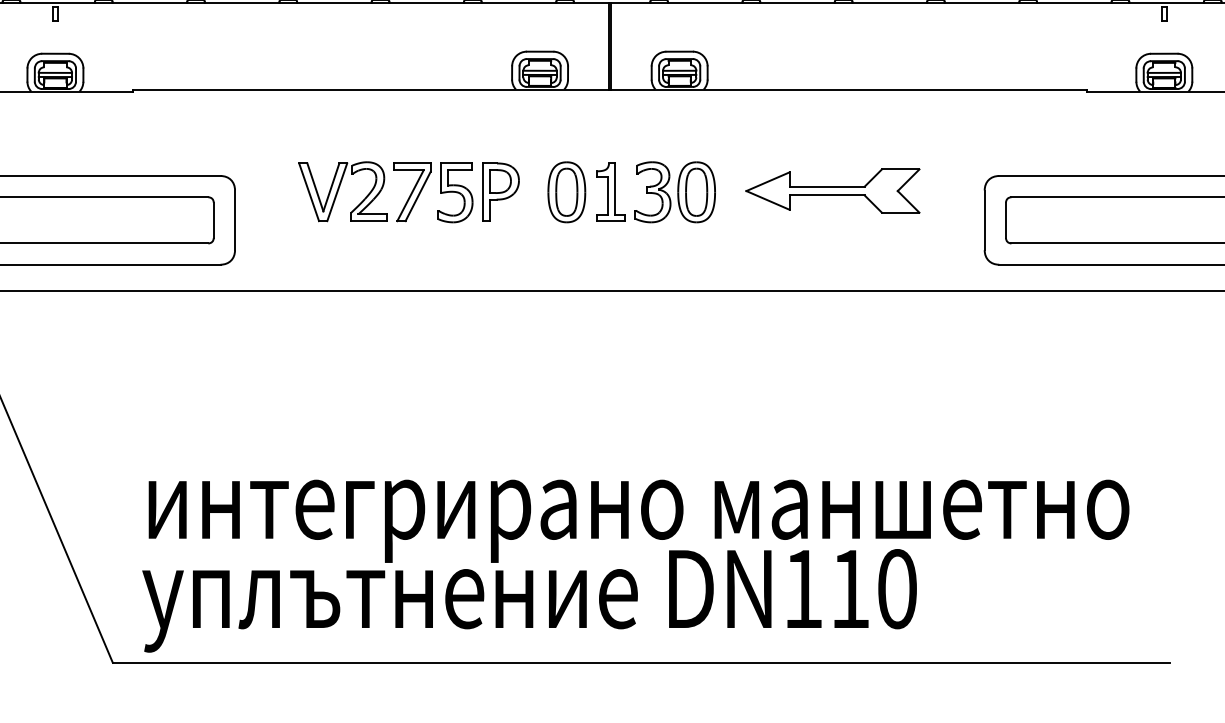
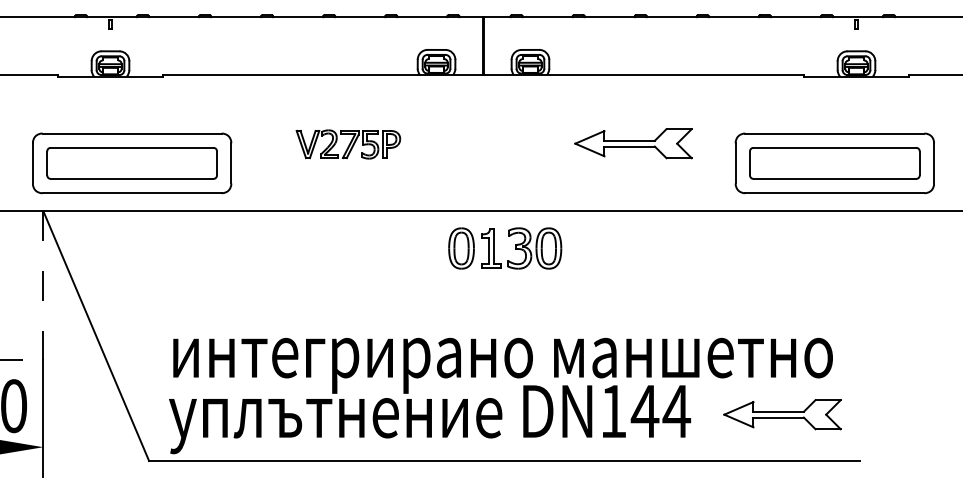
part: (409, 192) -> (348, 144), size x0.7
part: (647, 192) -> (515, 248), moved
text: (872, 589) -> (660, 411), DN110 -> DN144
part: (1054, 593) -> (782, 414), added

